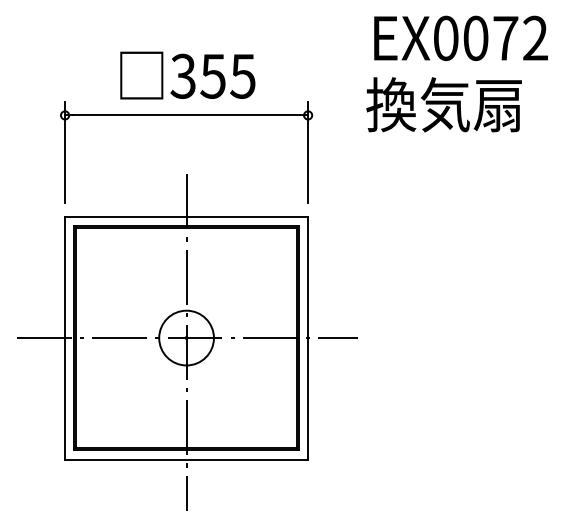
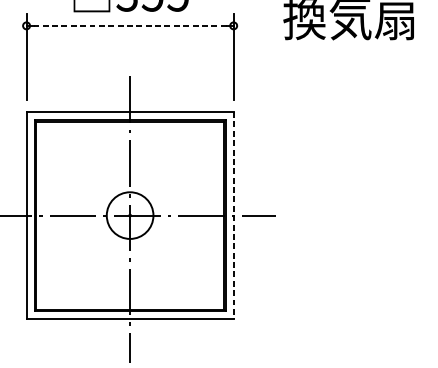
line: (186, 115) -> (130, 25), solid -> dashed
line: (308, 338) -> (234, 215), solid -> dashed

